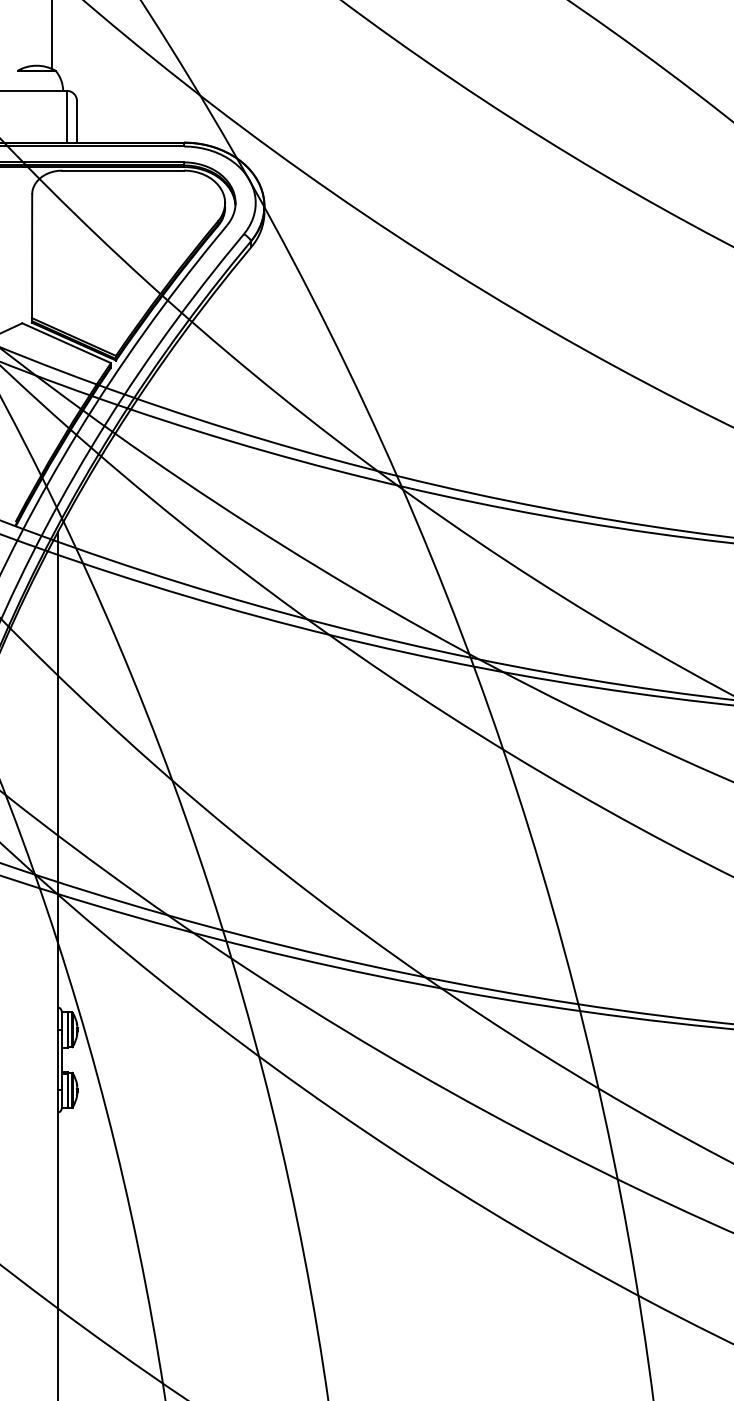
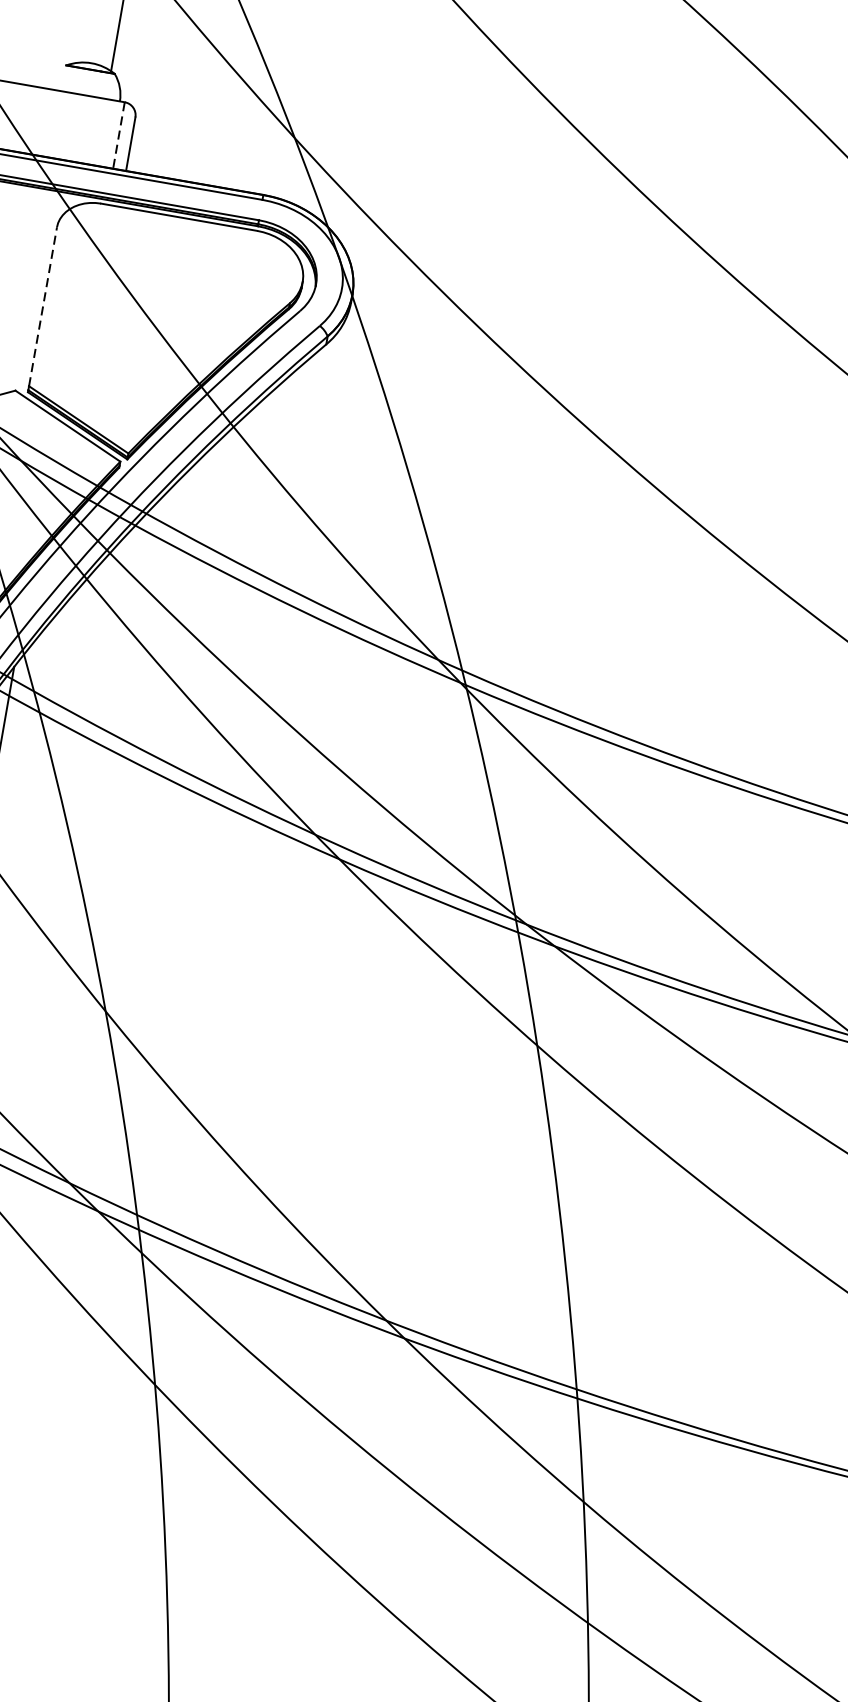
line: (66, 116) -> (118, 135), solid -> dashed
line: (32, 256) -> (43, 307), solid -> dashed

